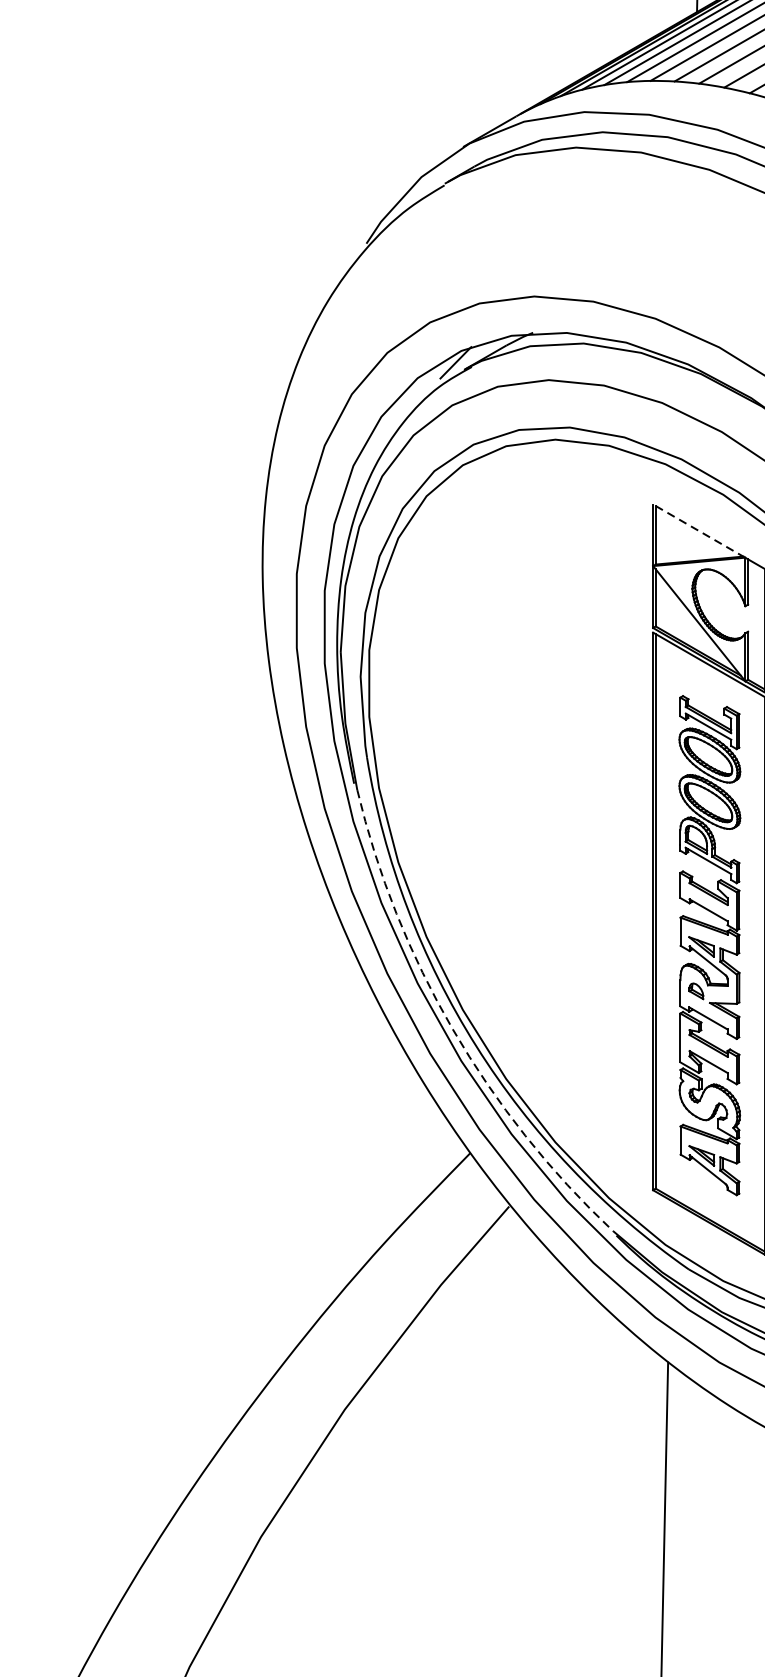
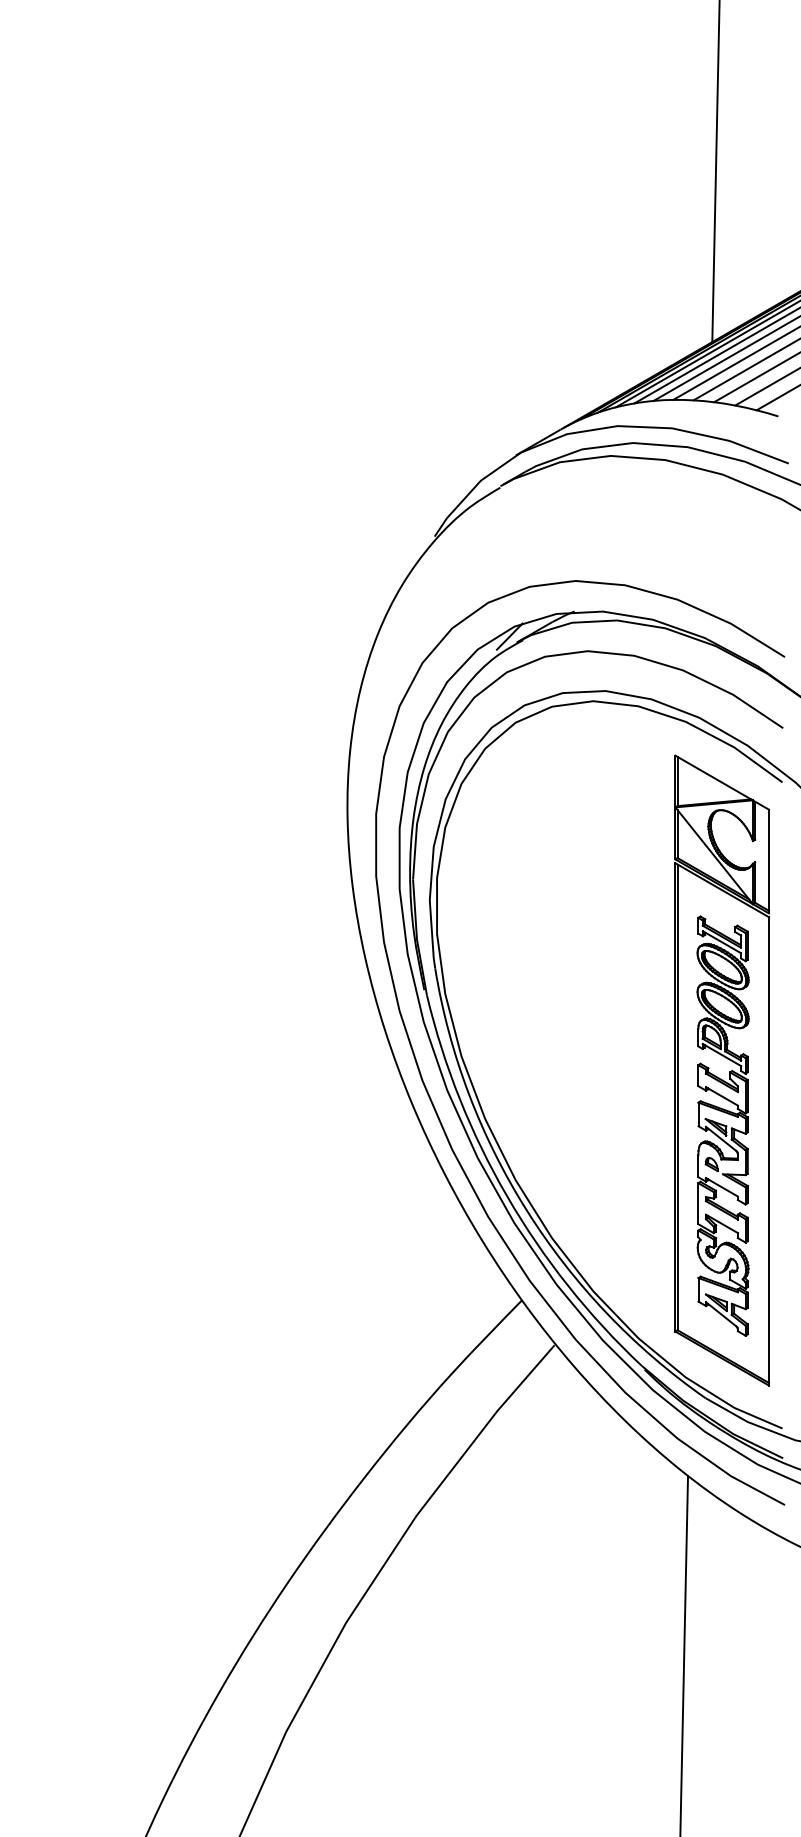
line: (699, 531) -> (714, 778), dashed -> solid
arc: (453, 1029) -> (507, 1196), dashed -> solid

